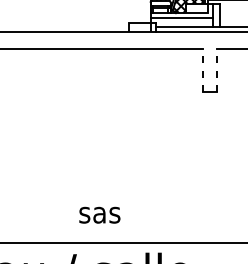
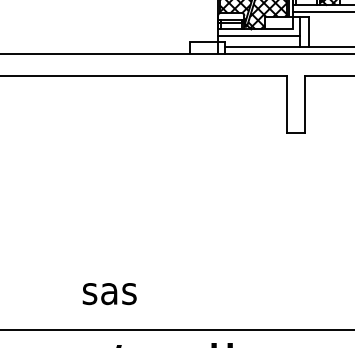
line: (202, 70) -> (286, 104), dashed -> solid
line: (217, 70) -> (305, 104), dashed -> solid
text: (99, 215) -> (109, 294), moved

